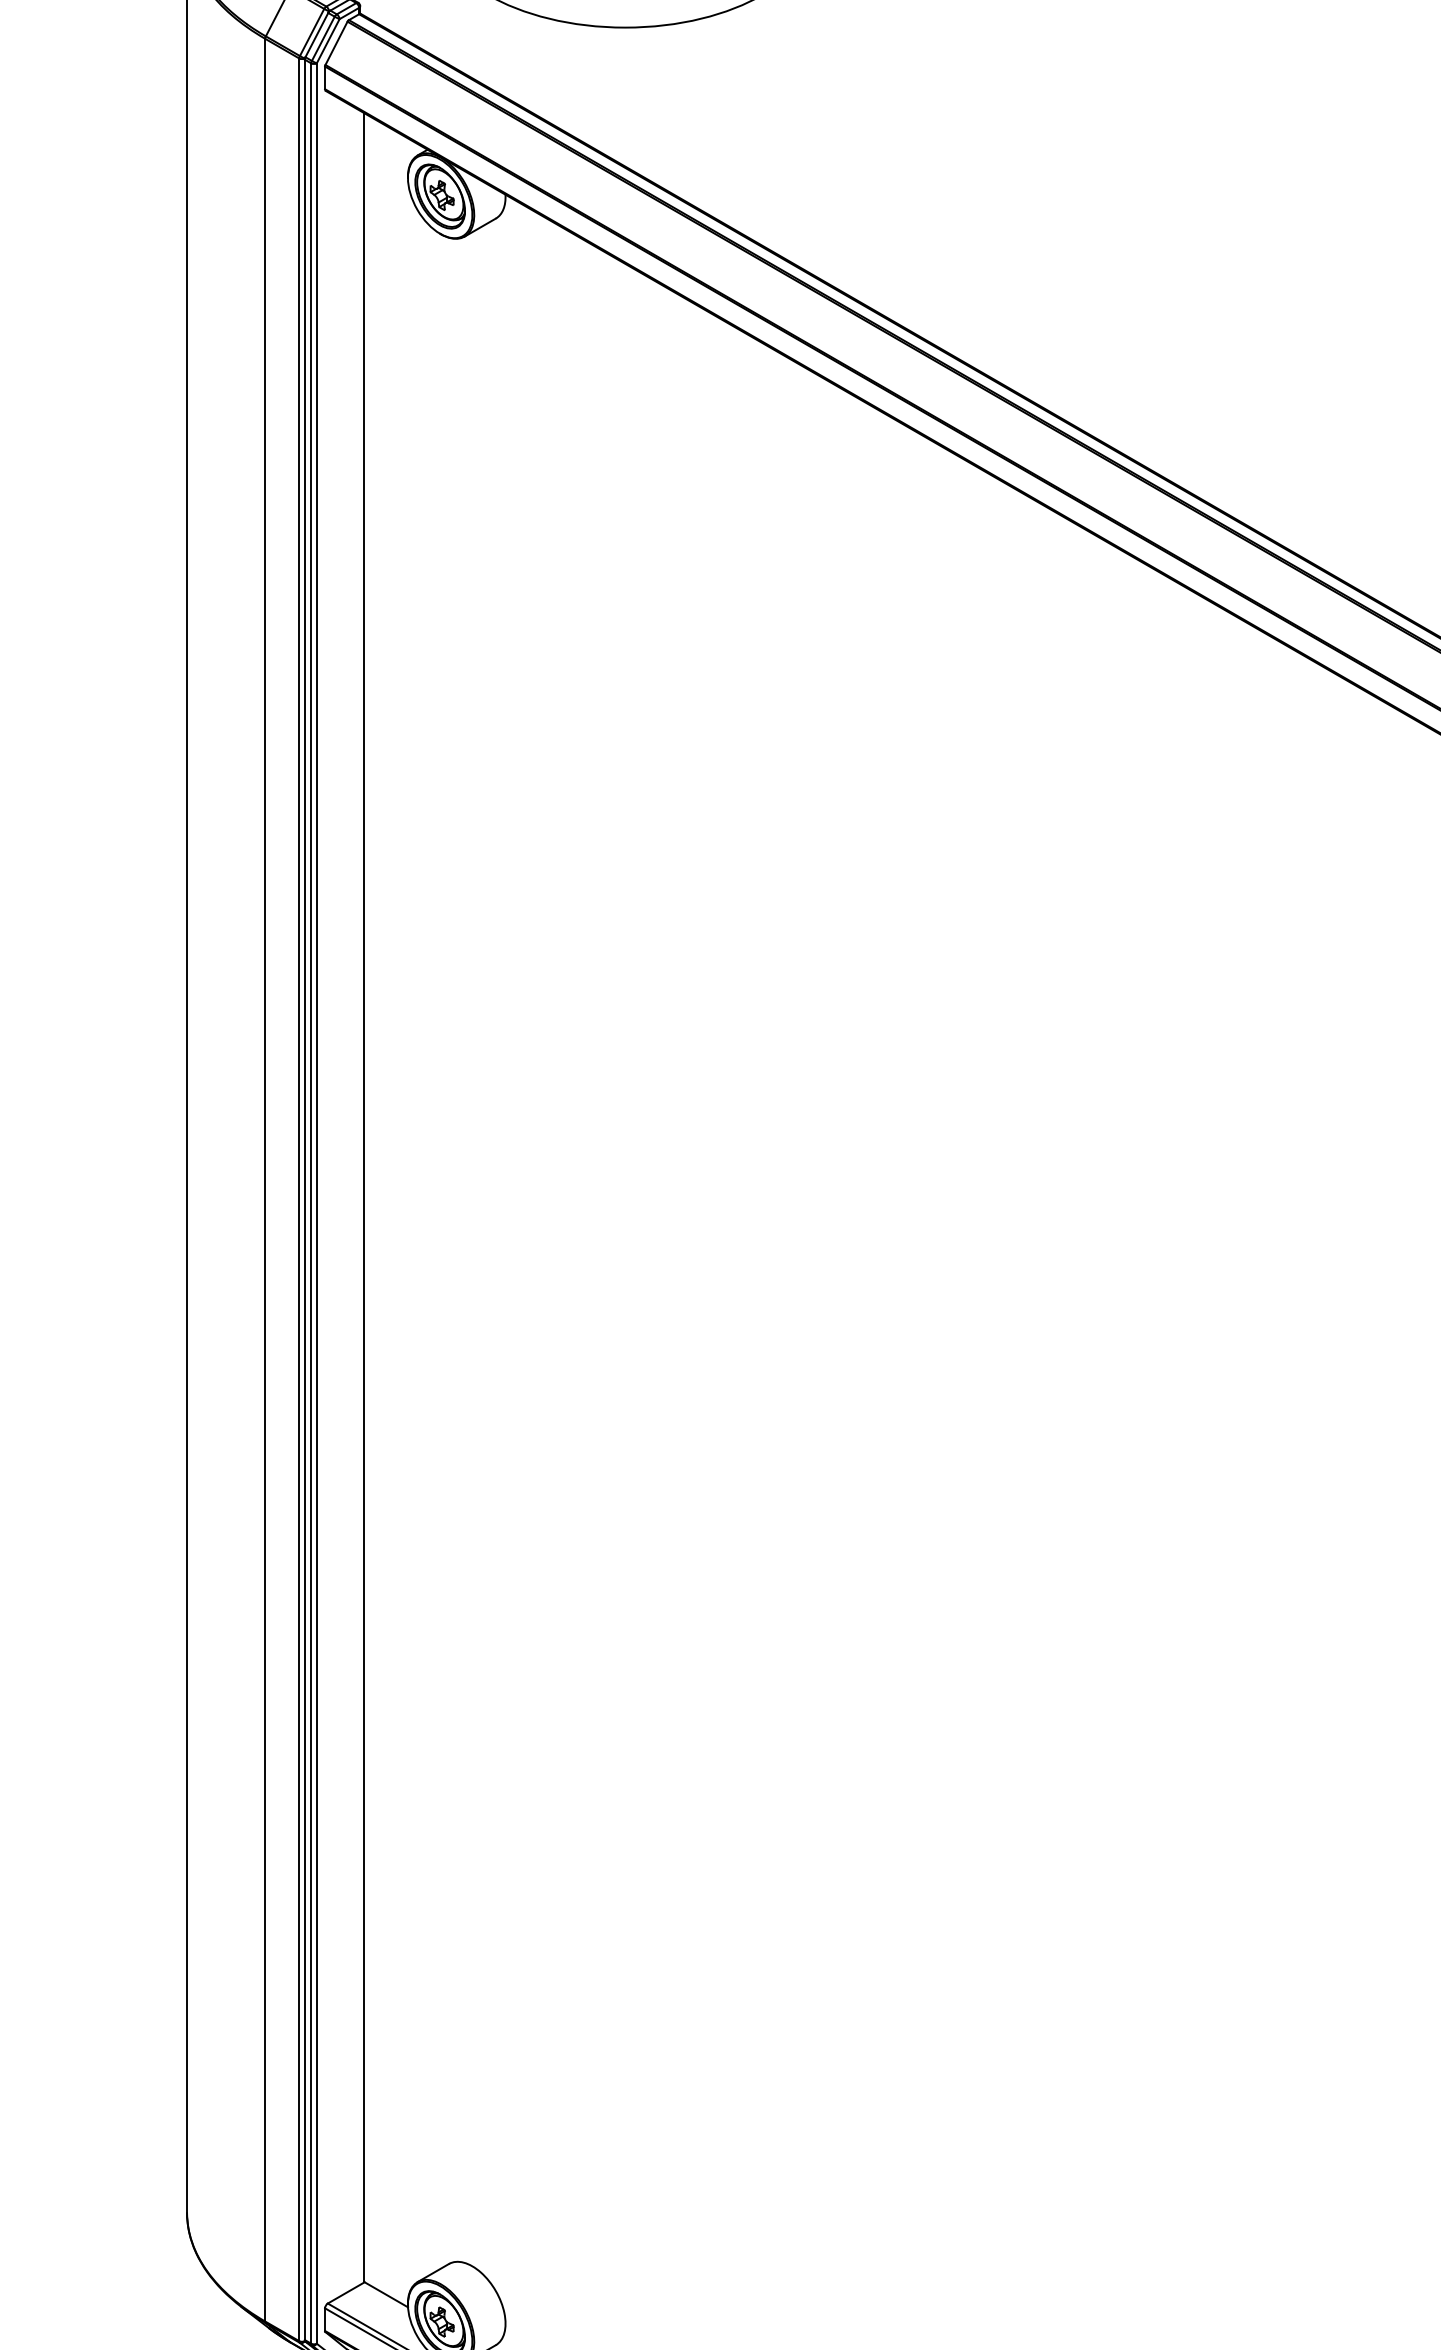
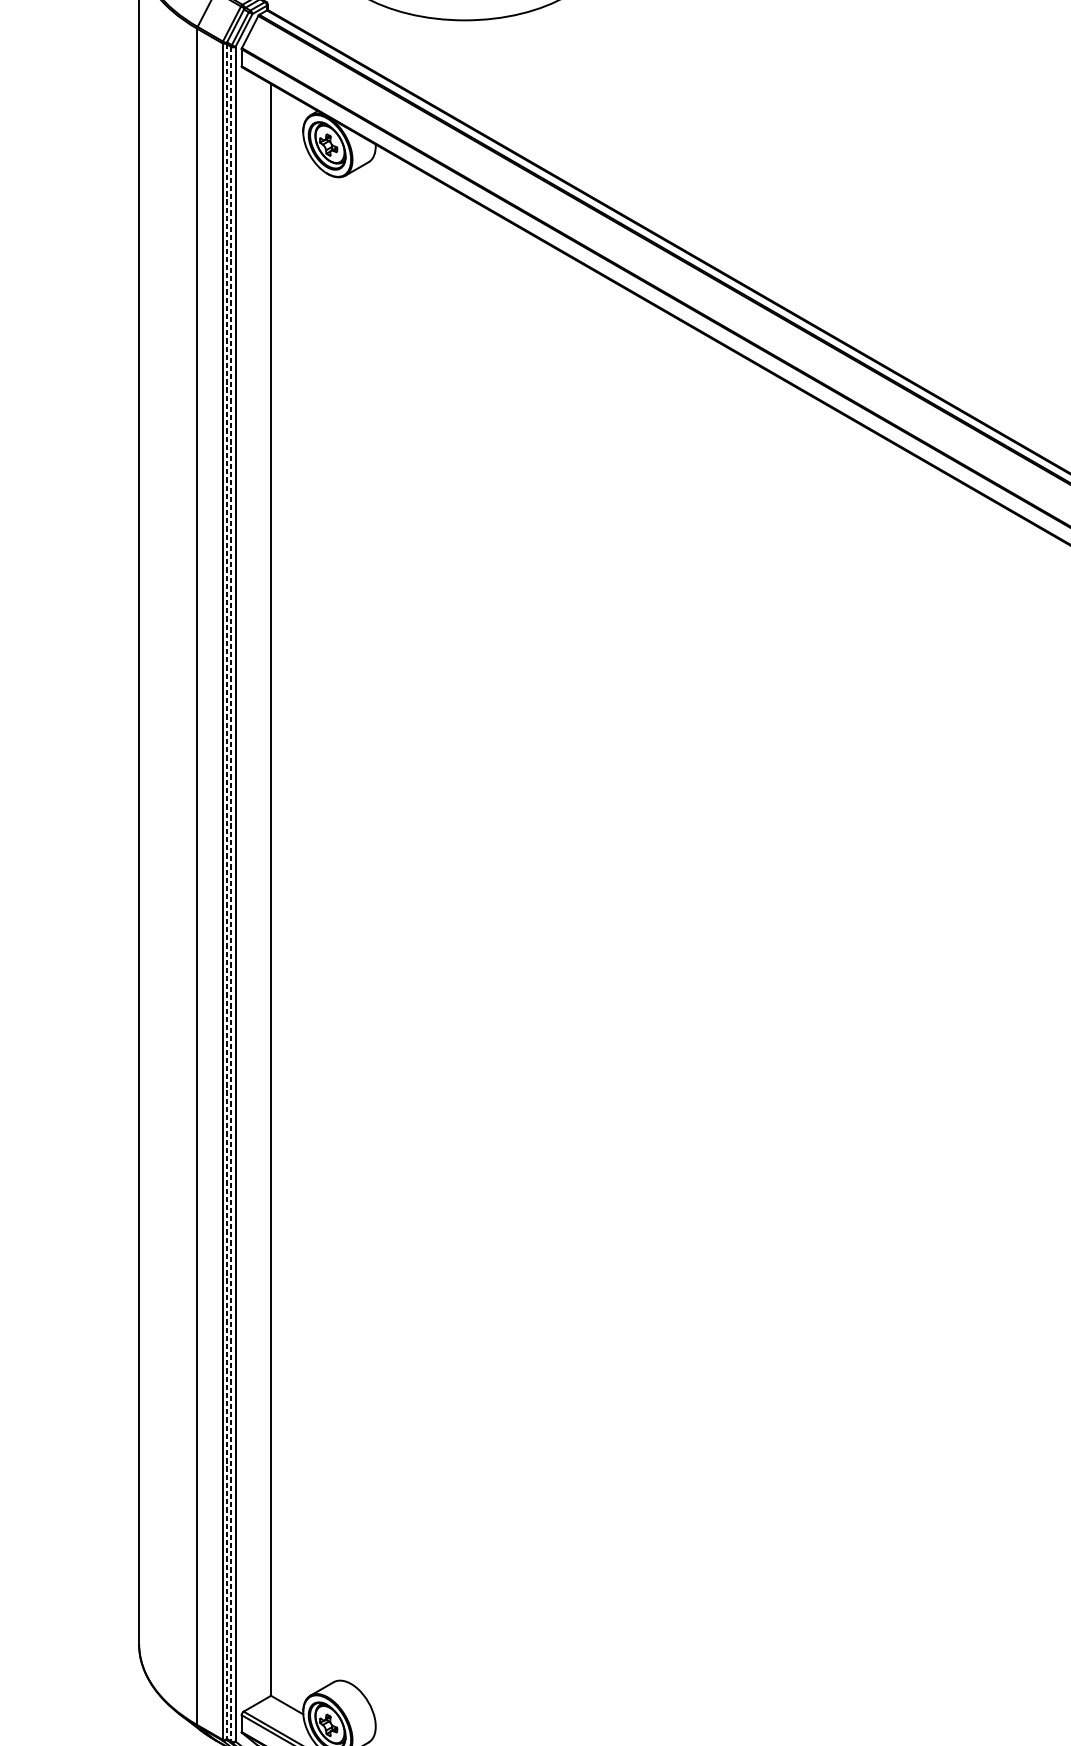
line: (304, 1200) -> (226, 891), solid -> dashed
line: (311, 1204) -> (231, 894), solid -> dashed

